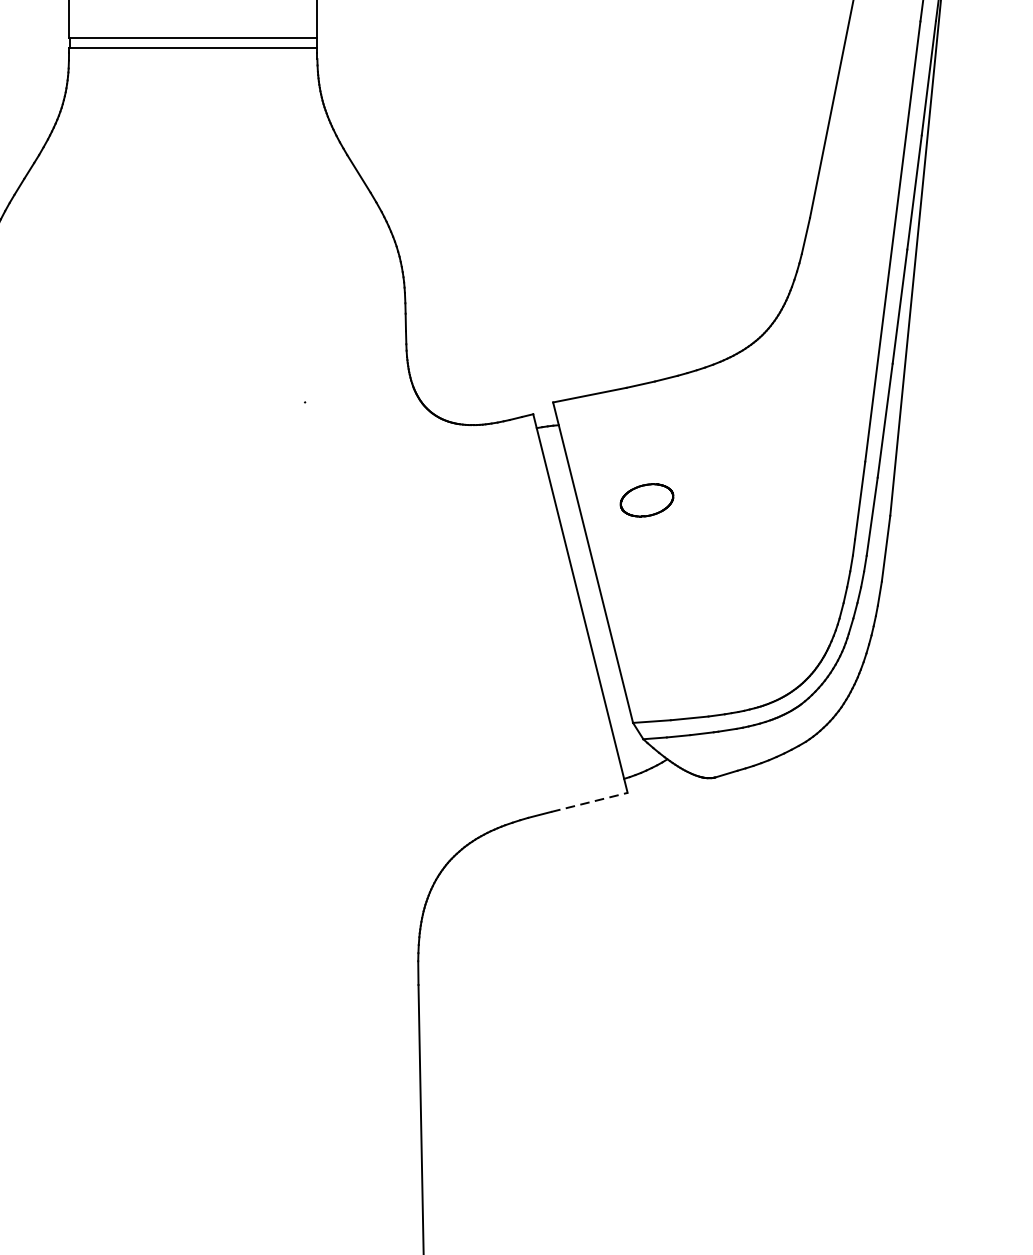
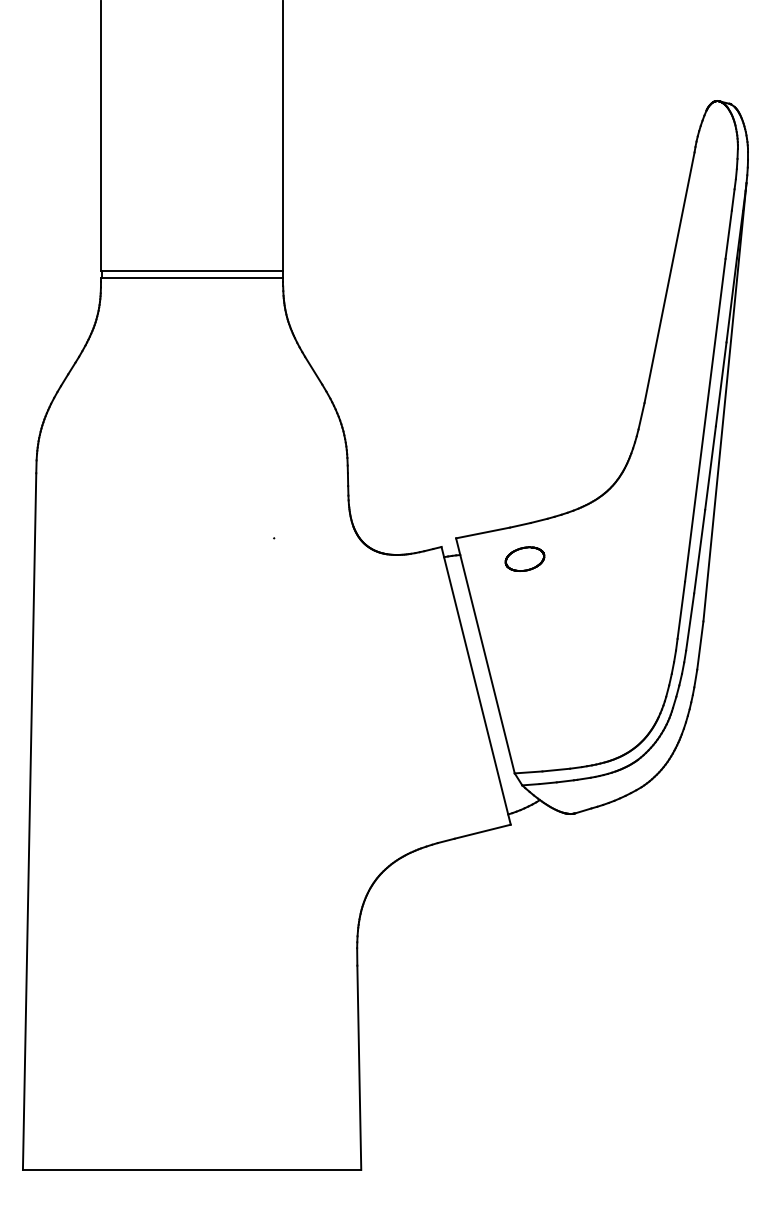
part: (646, 499) -> (524, 558), moved
line: (589, 802) -> (482, 831), dashed -> solid

